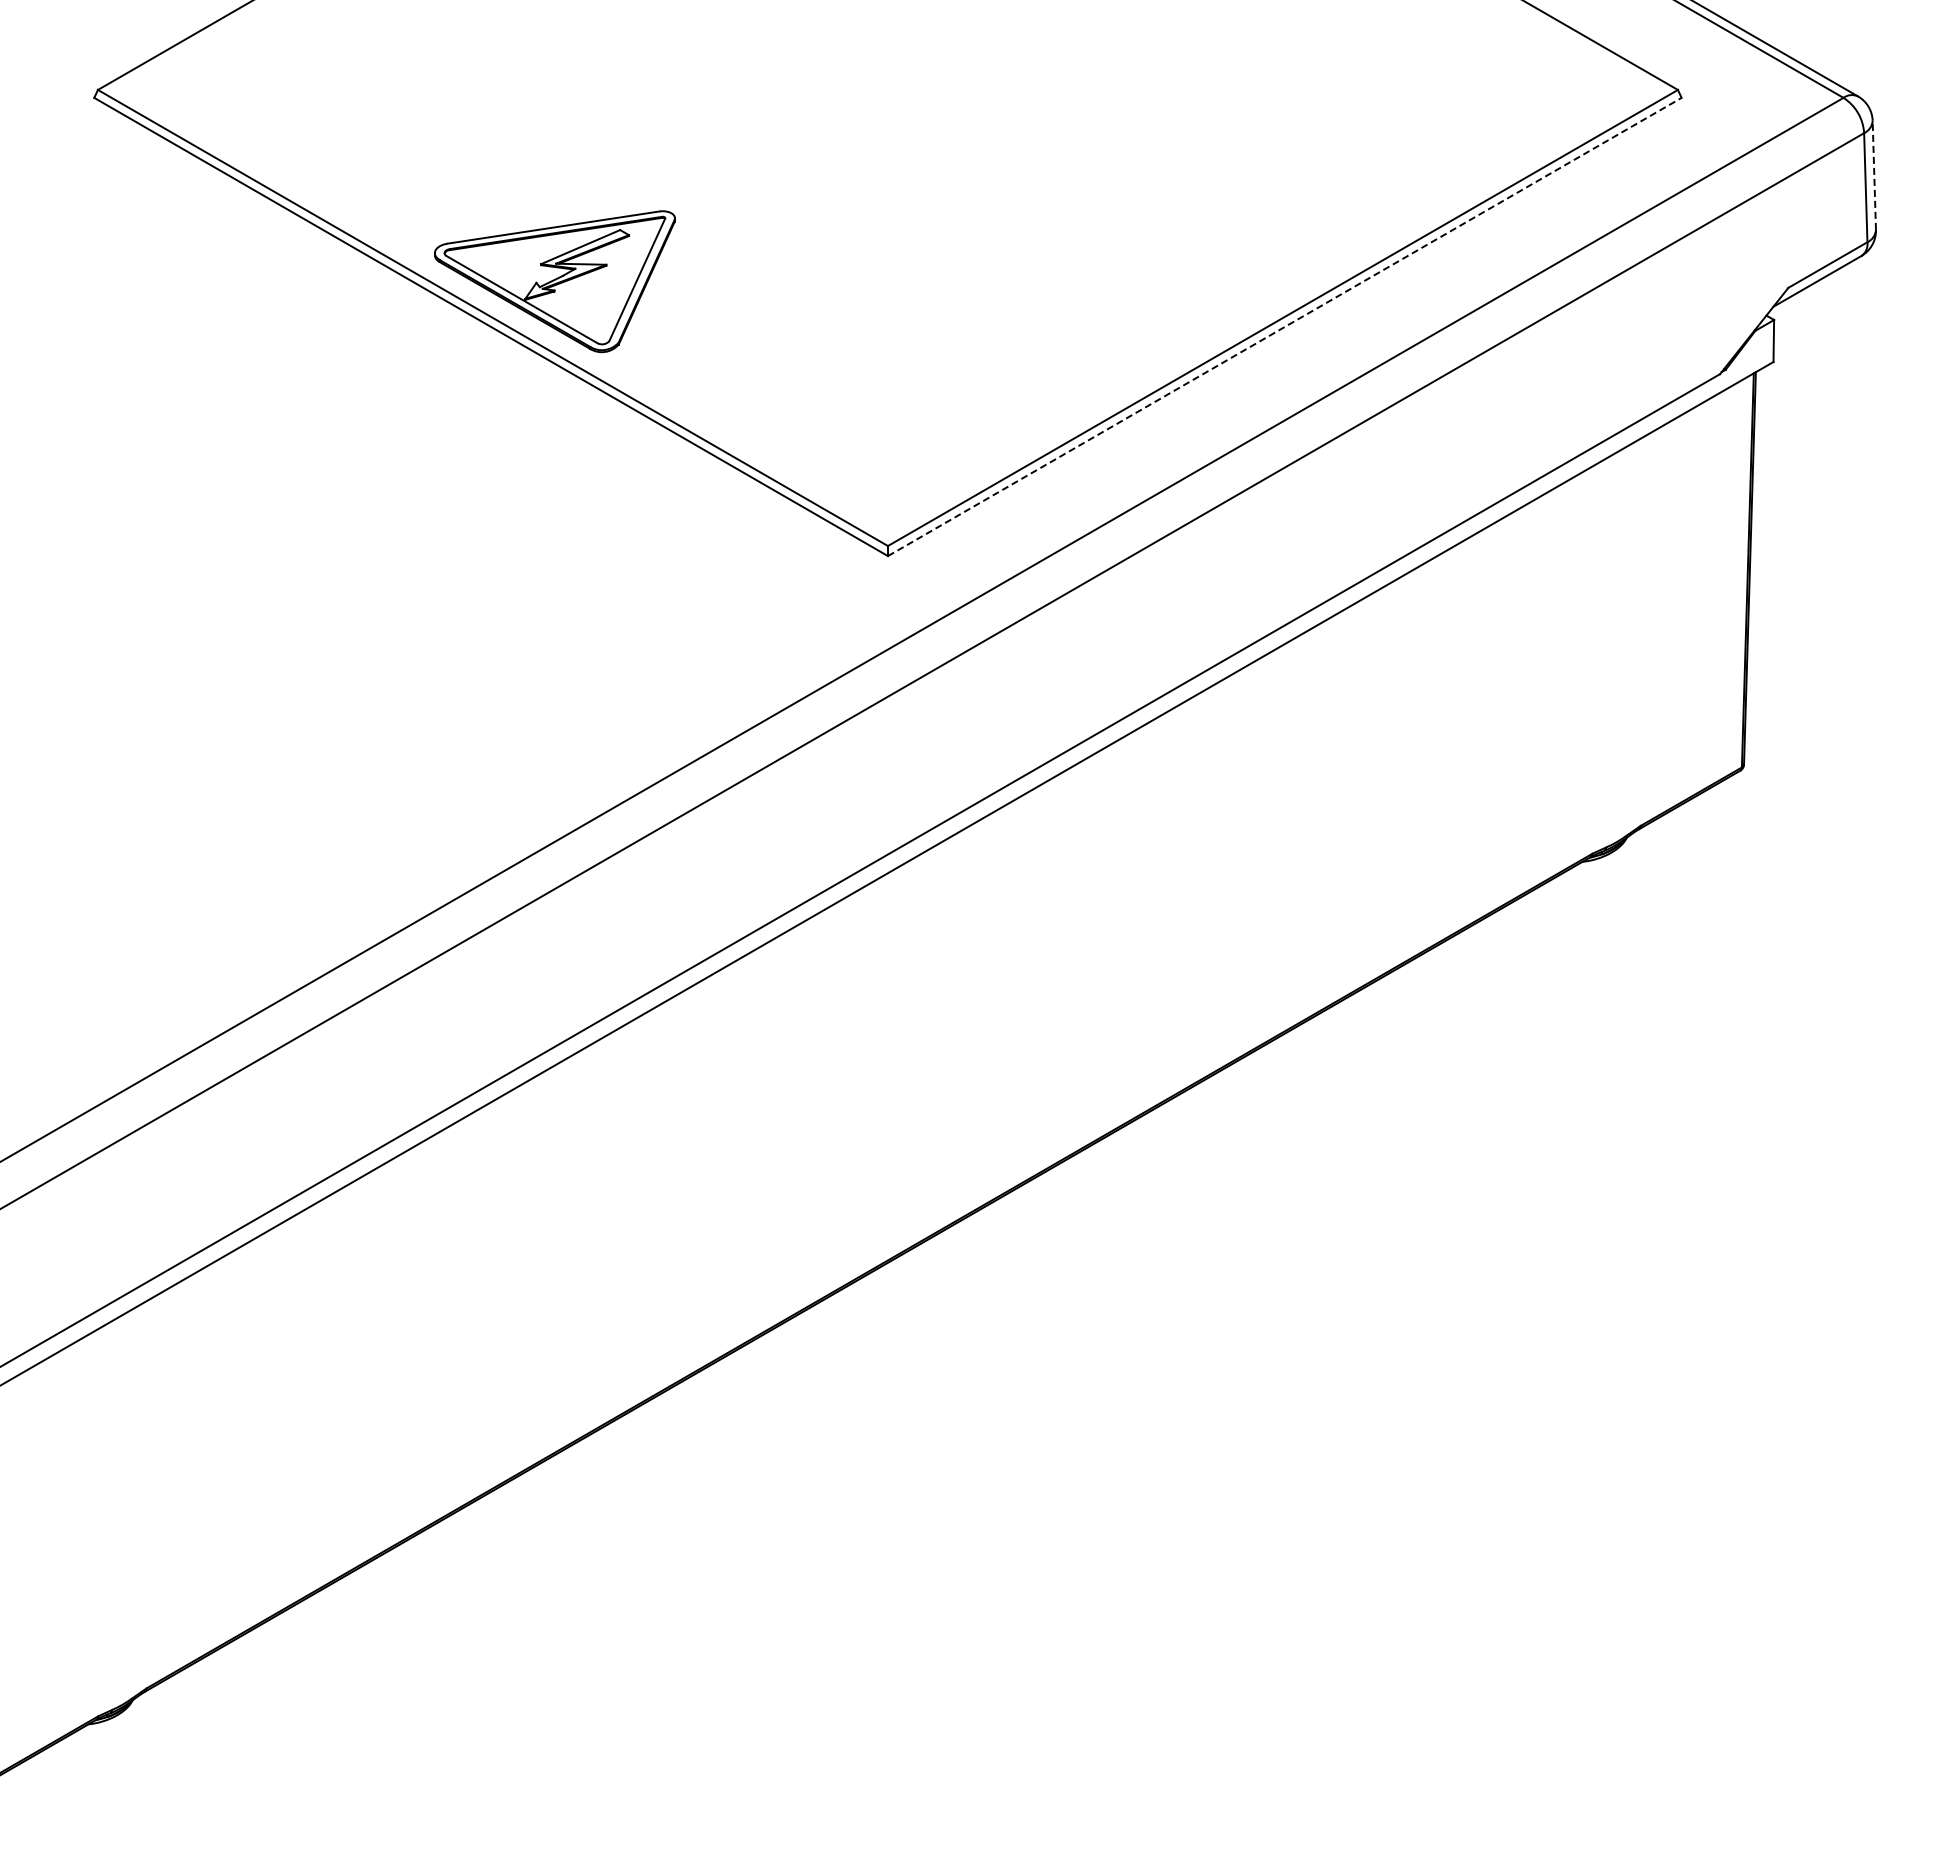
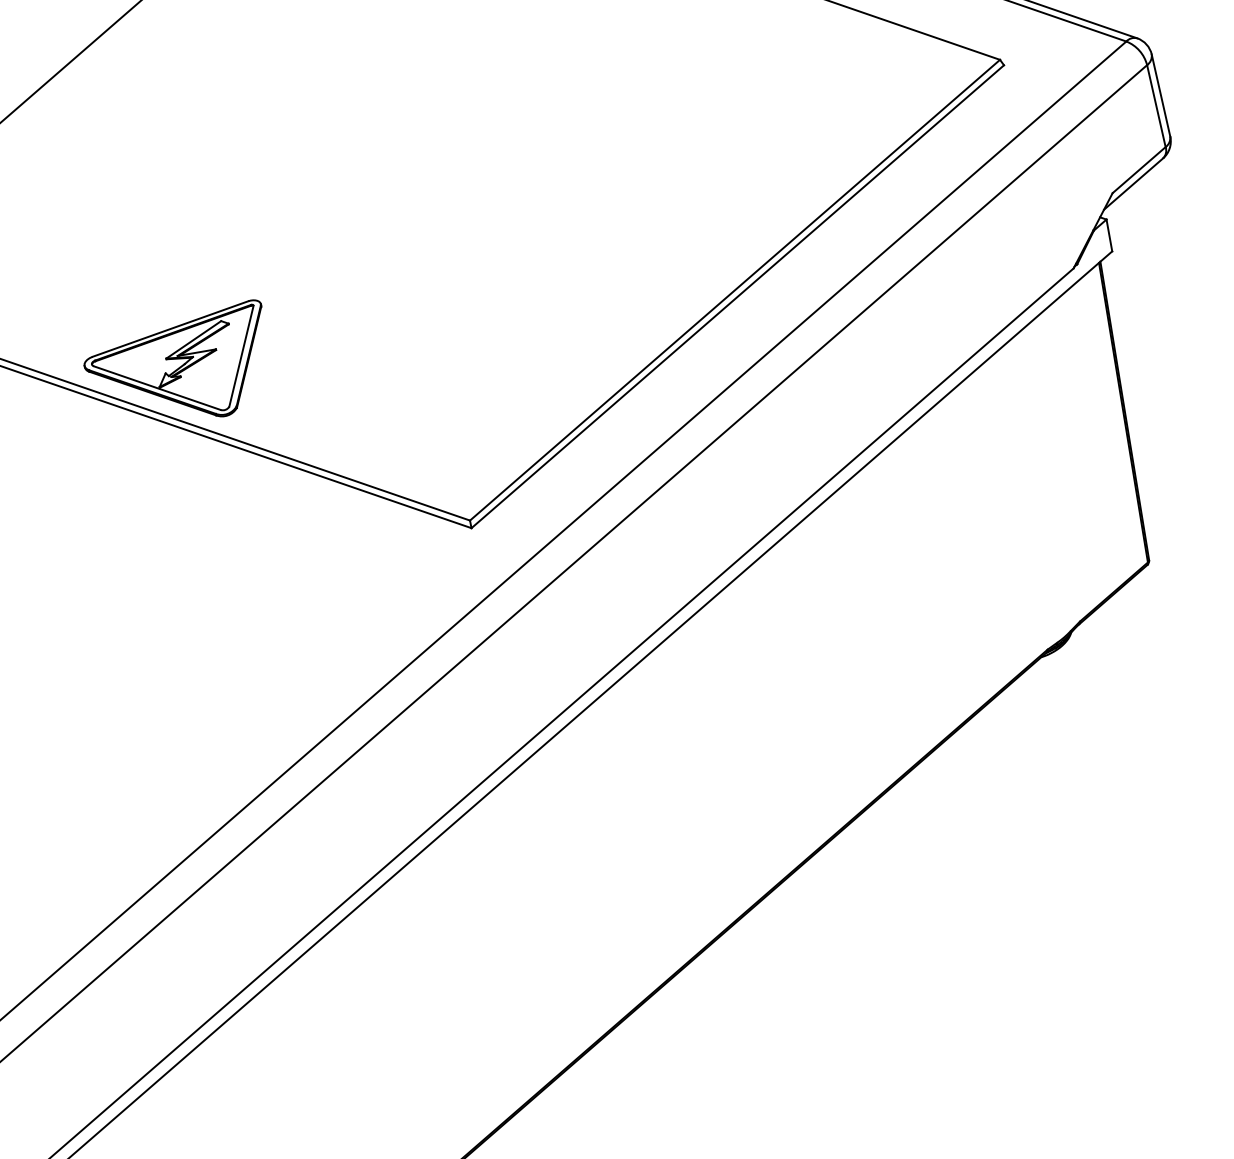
line: (1874, 175) -> (1161, 95), dashed -> solid
line: (1285, 326) -> (738, 296), dashed -> solid

